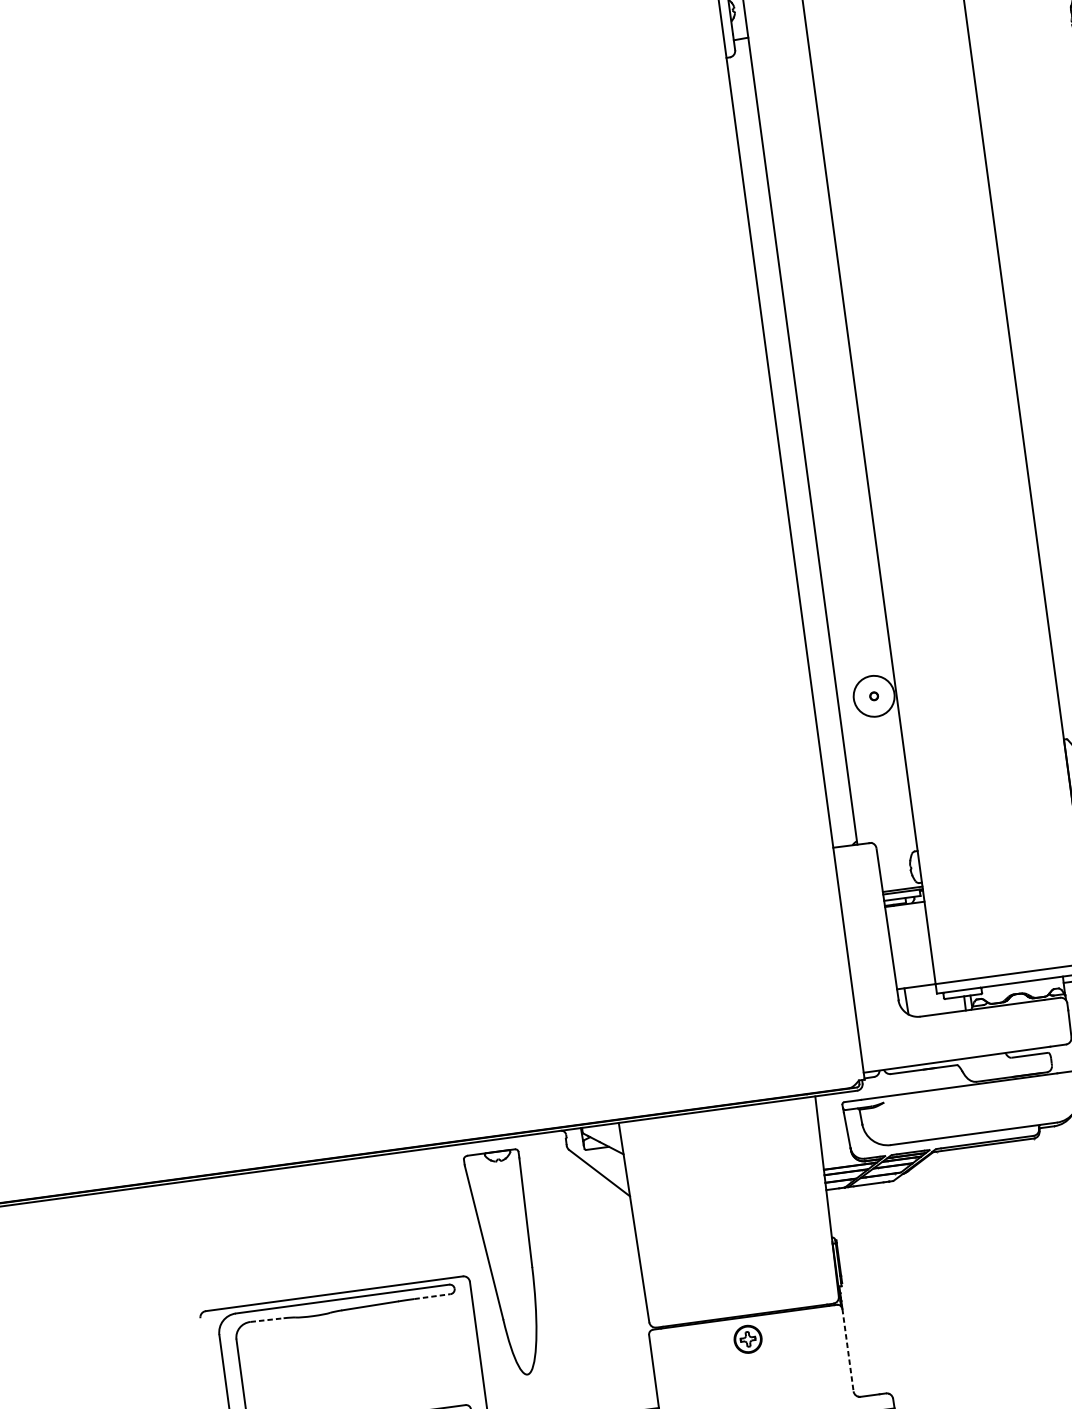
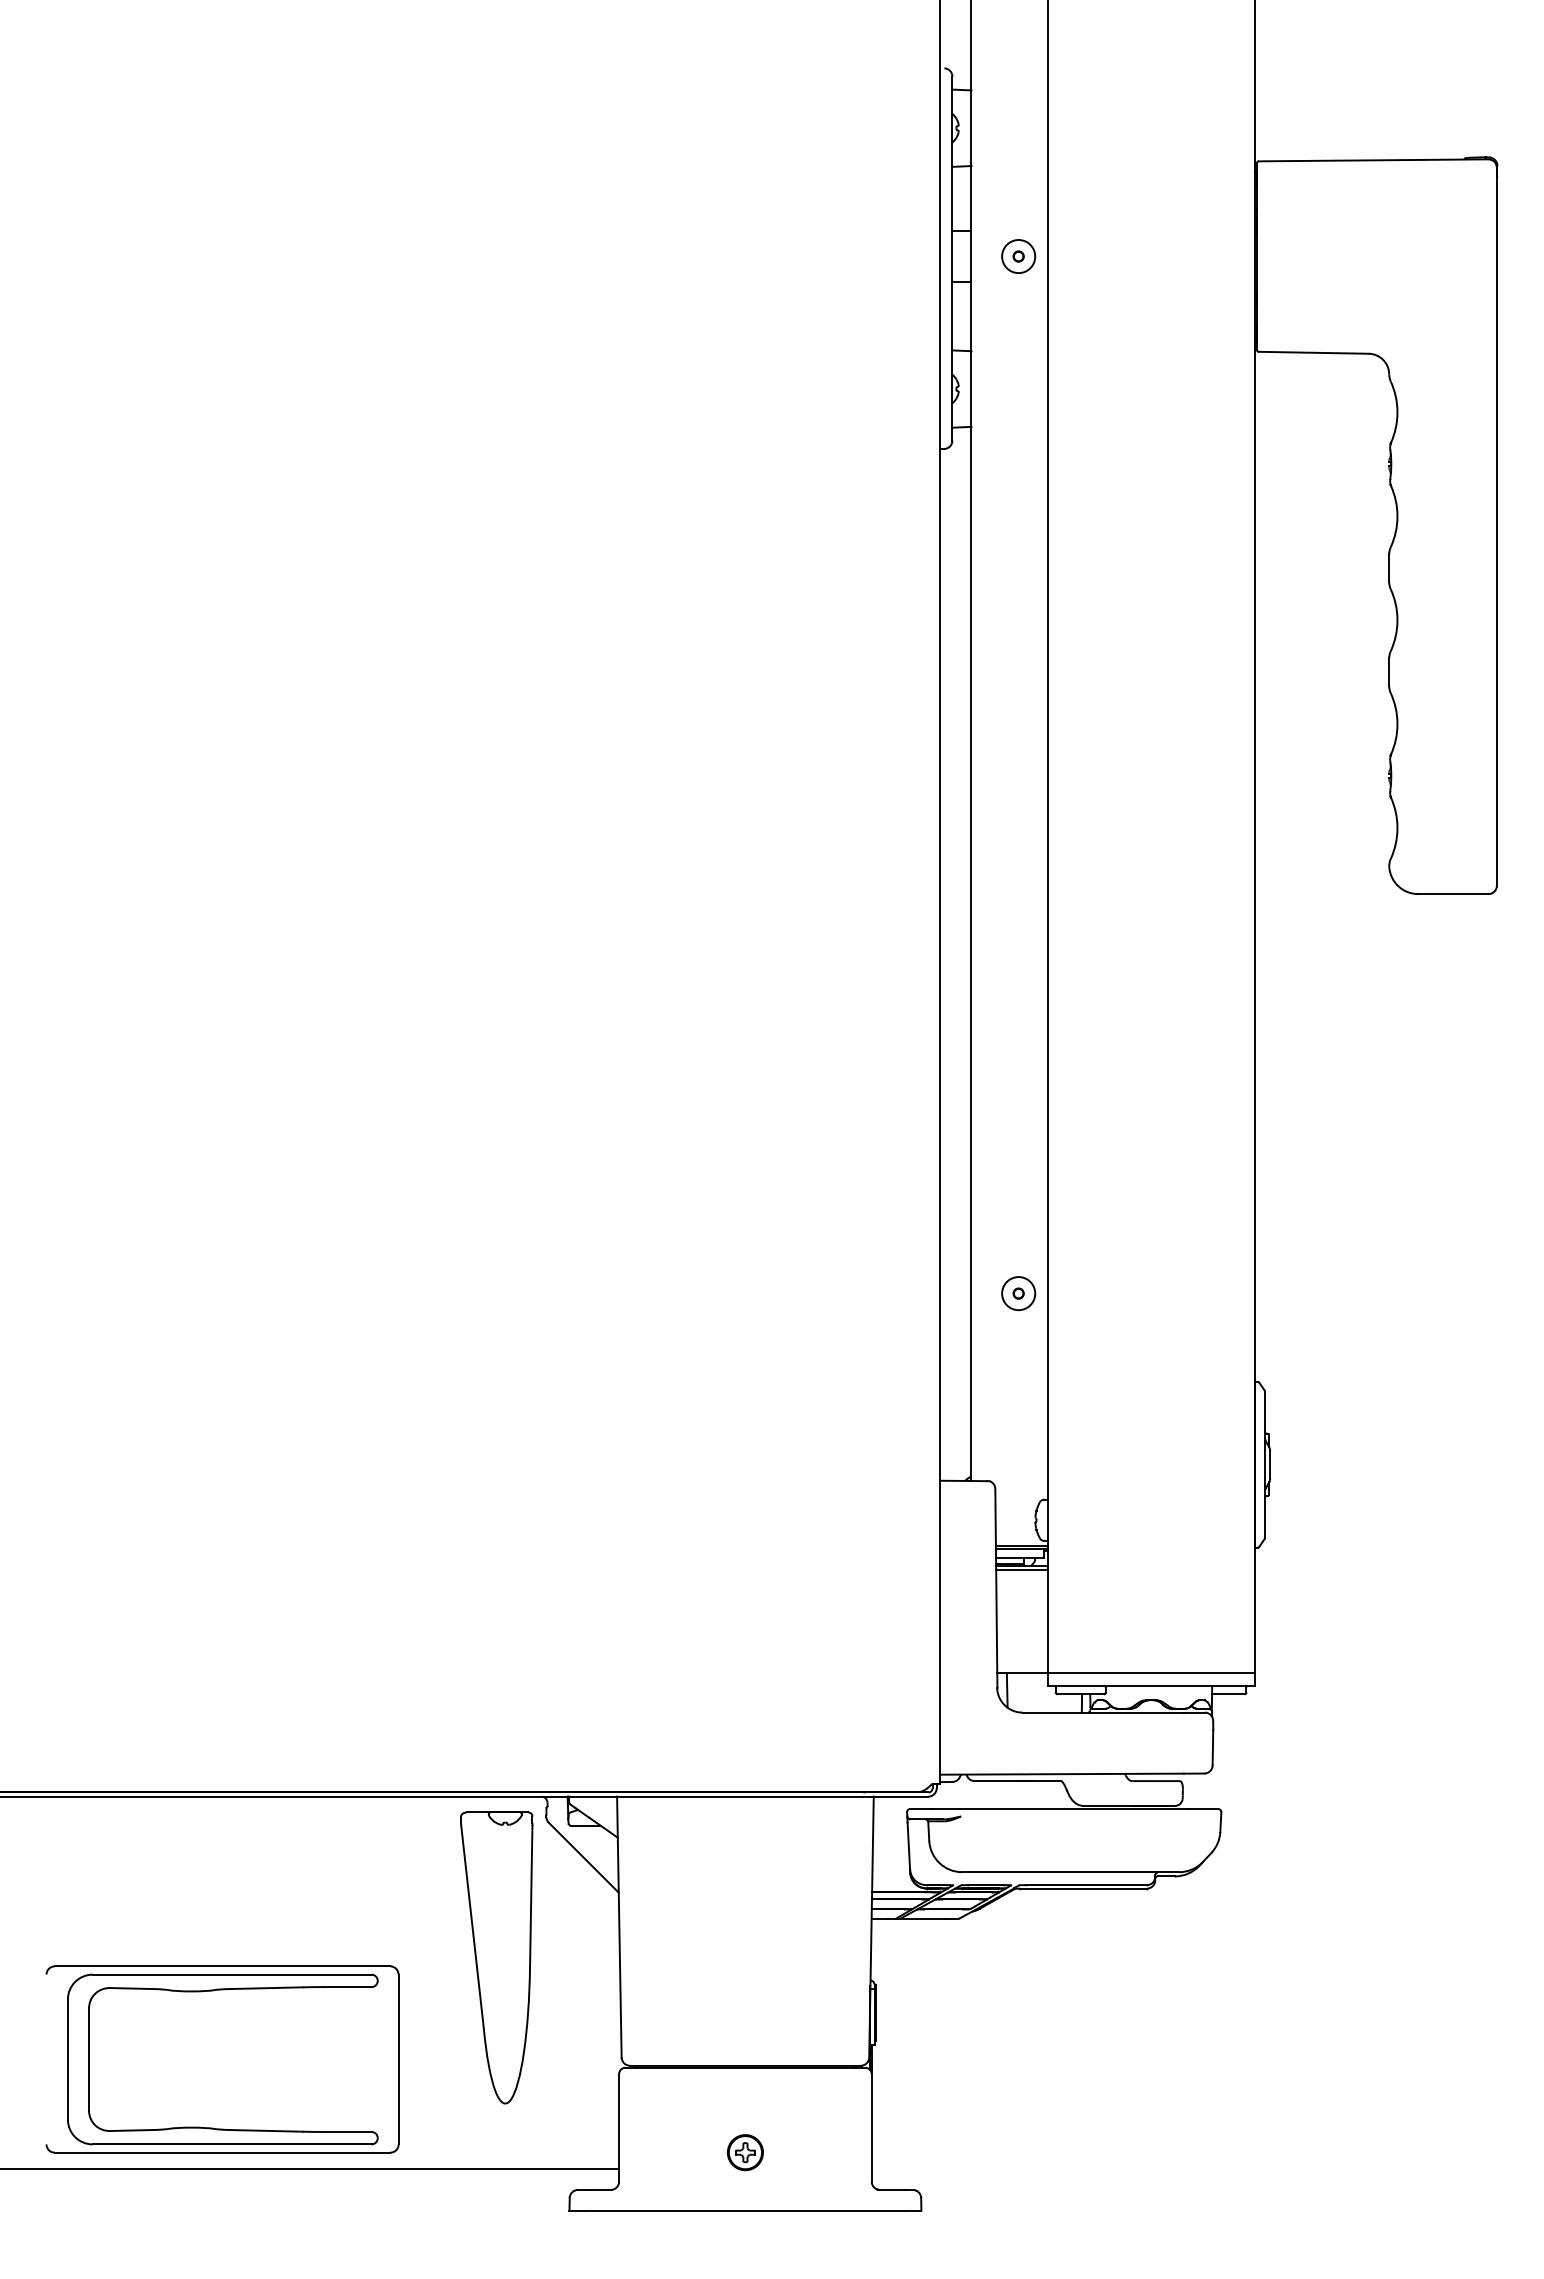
circle: (874, 696) -> (1018, 1293), size x0.62
line: (904, 907) -> (1021, 1569), added
part: (505, 1263) -> (496, 1957), moved
line: (432, 1296) -> (348, 1987), dashed -> solid
line: (266, 1320) -> (131, 1988), dashed -> solid
part: (748, 1339) -> (745, 2152), moved
line: (847, 1349) -> (871, 2127), dashed -> solid

